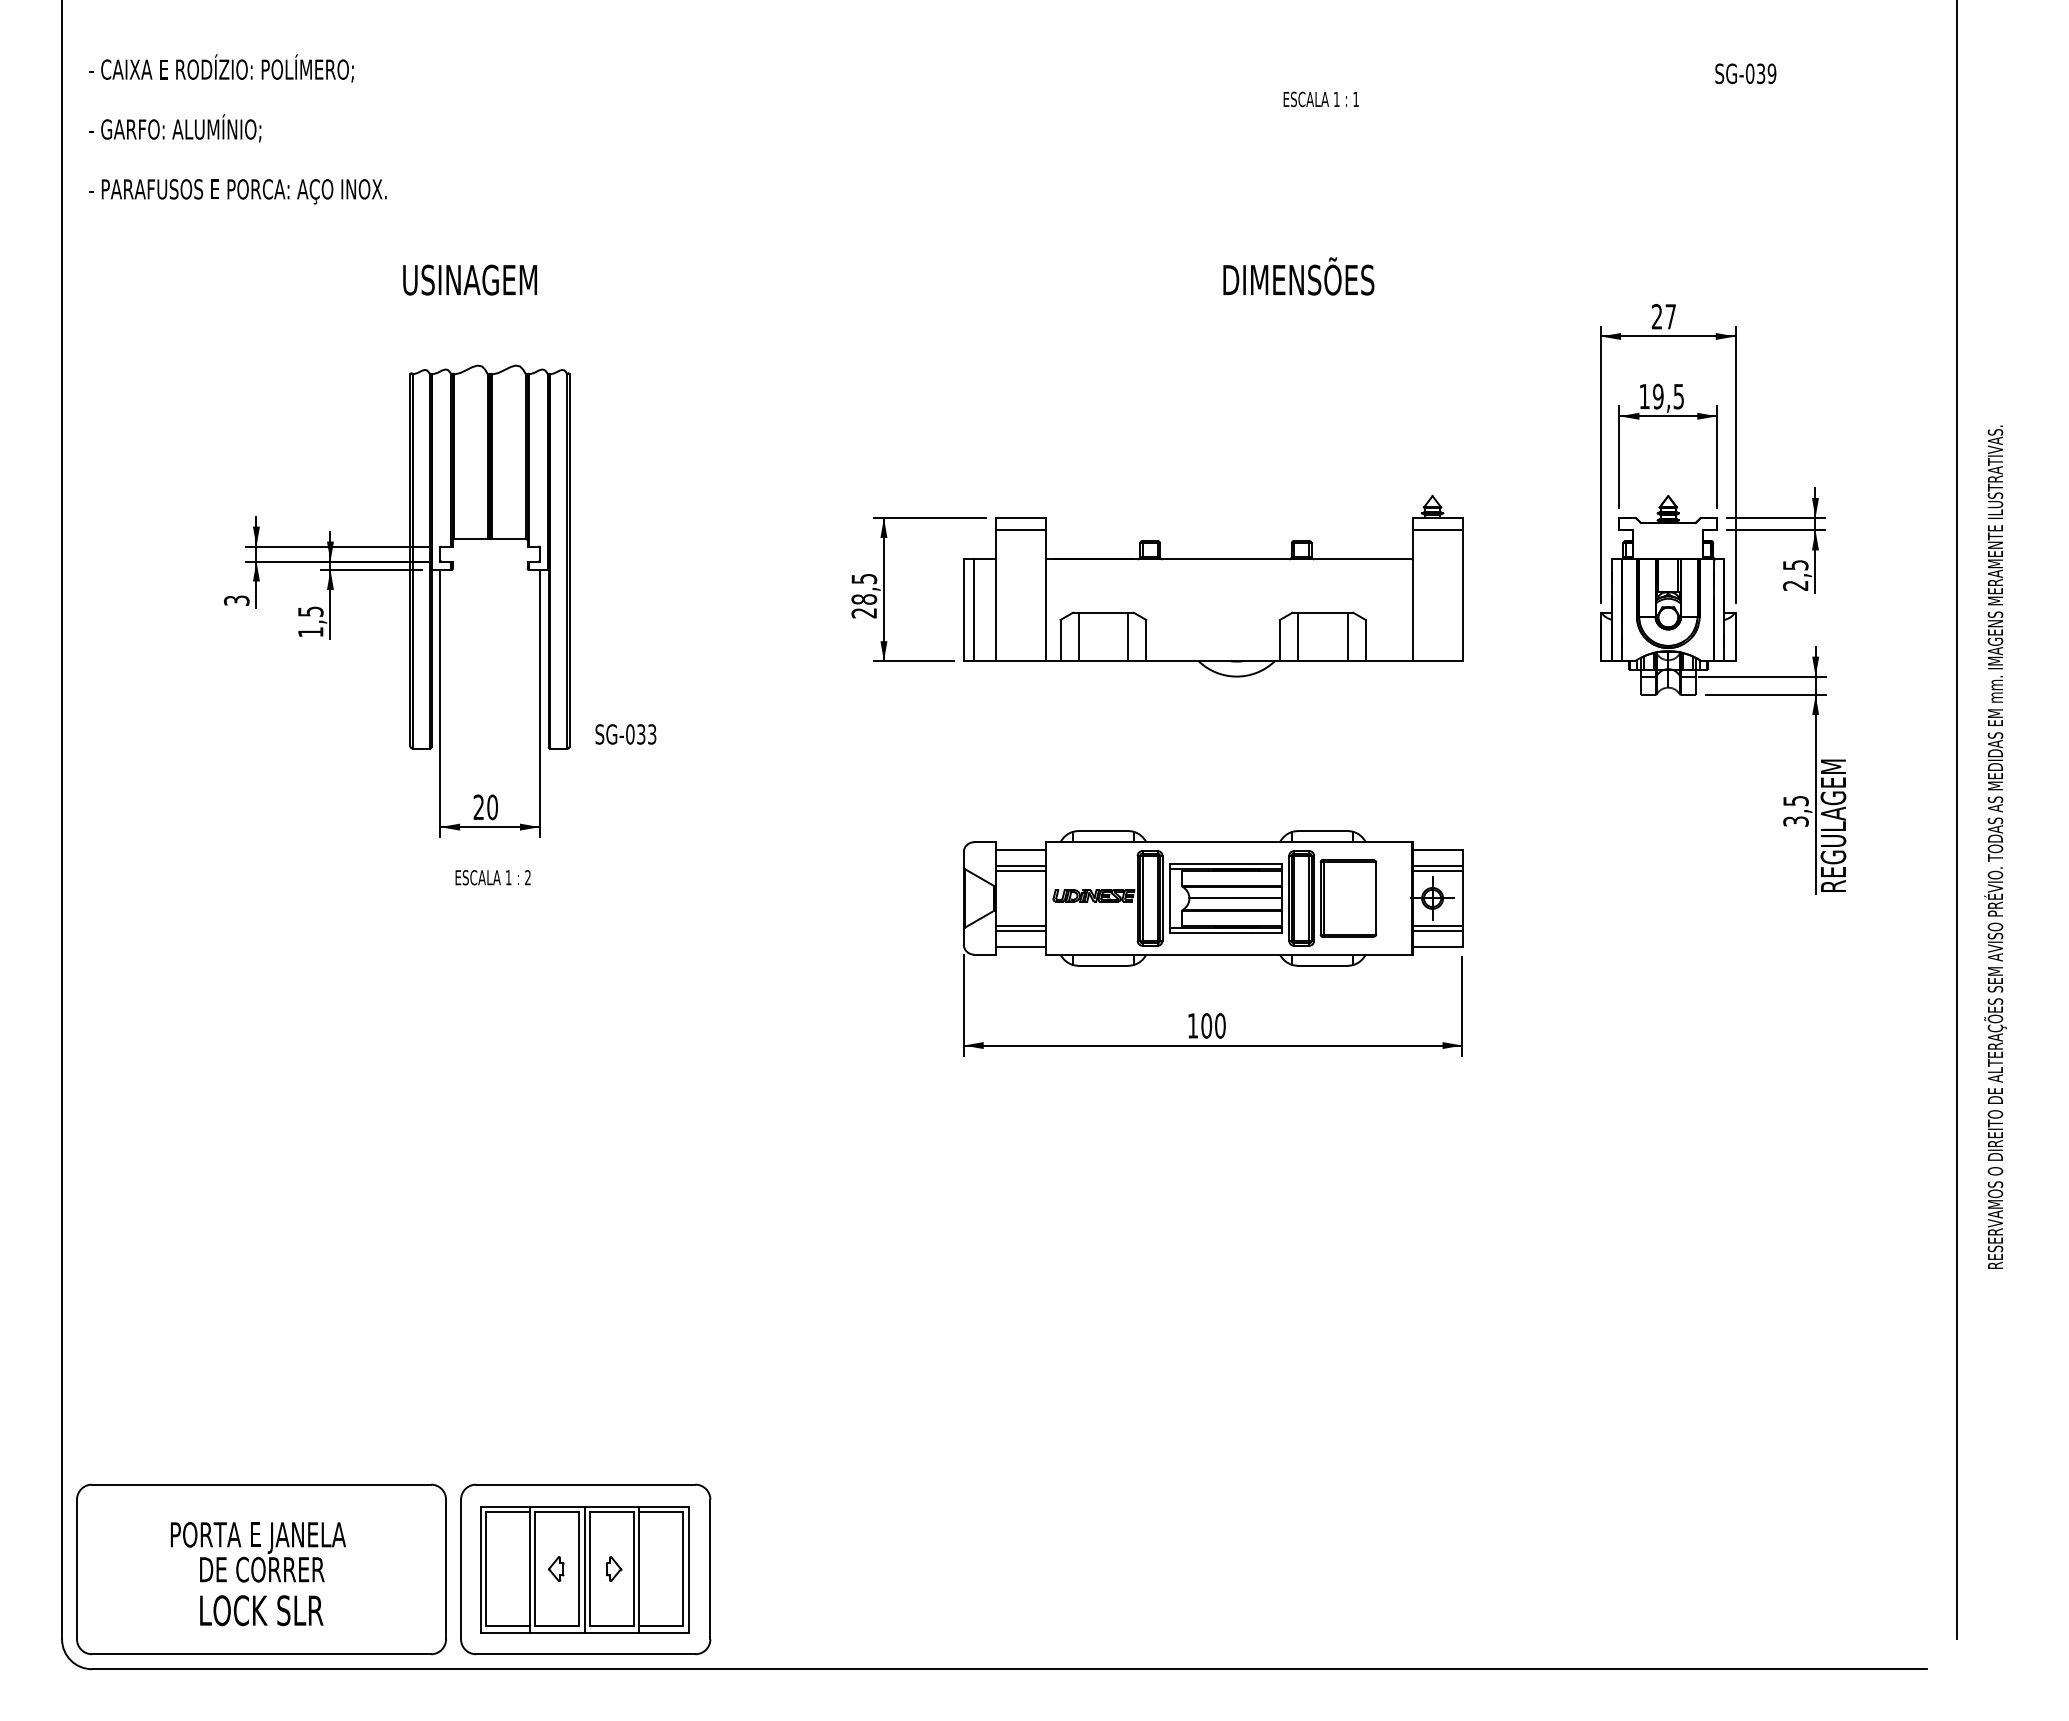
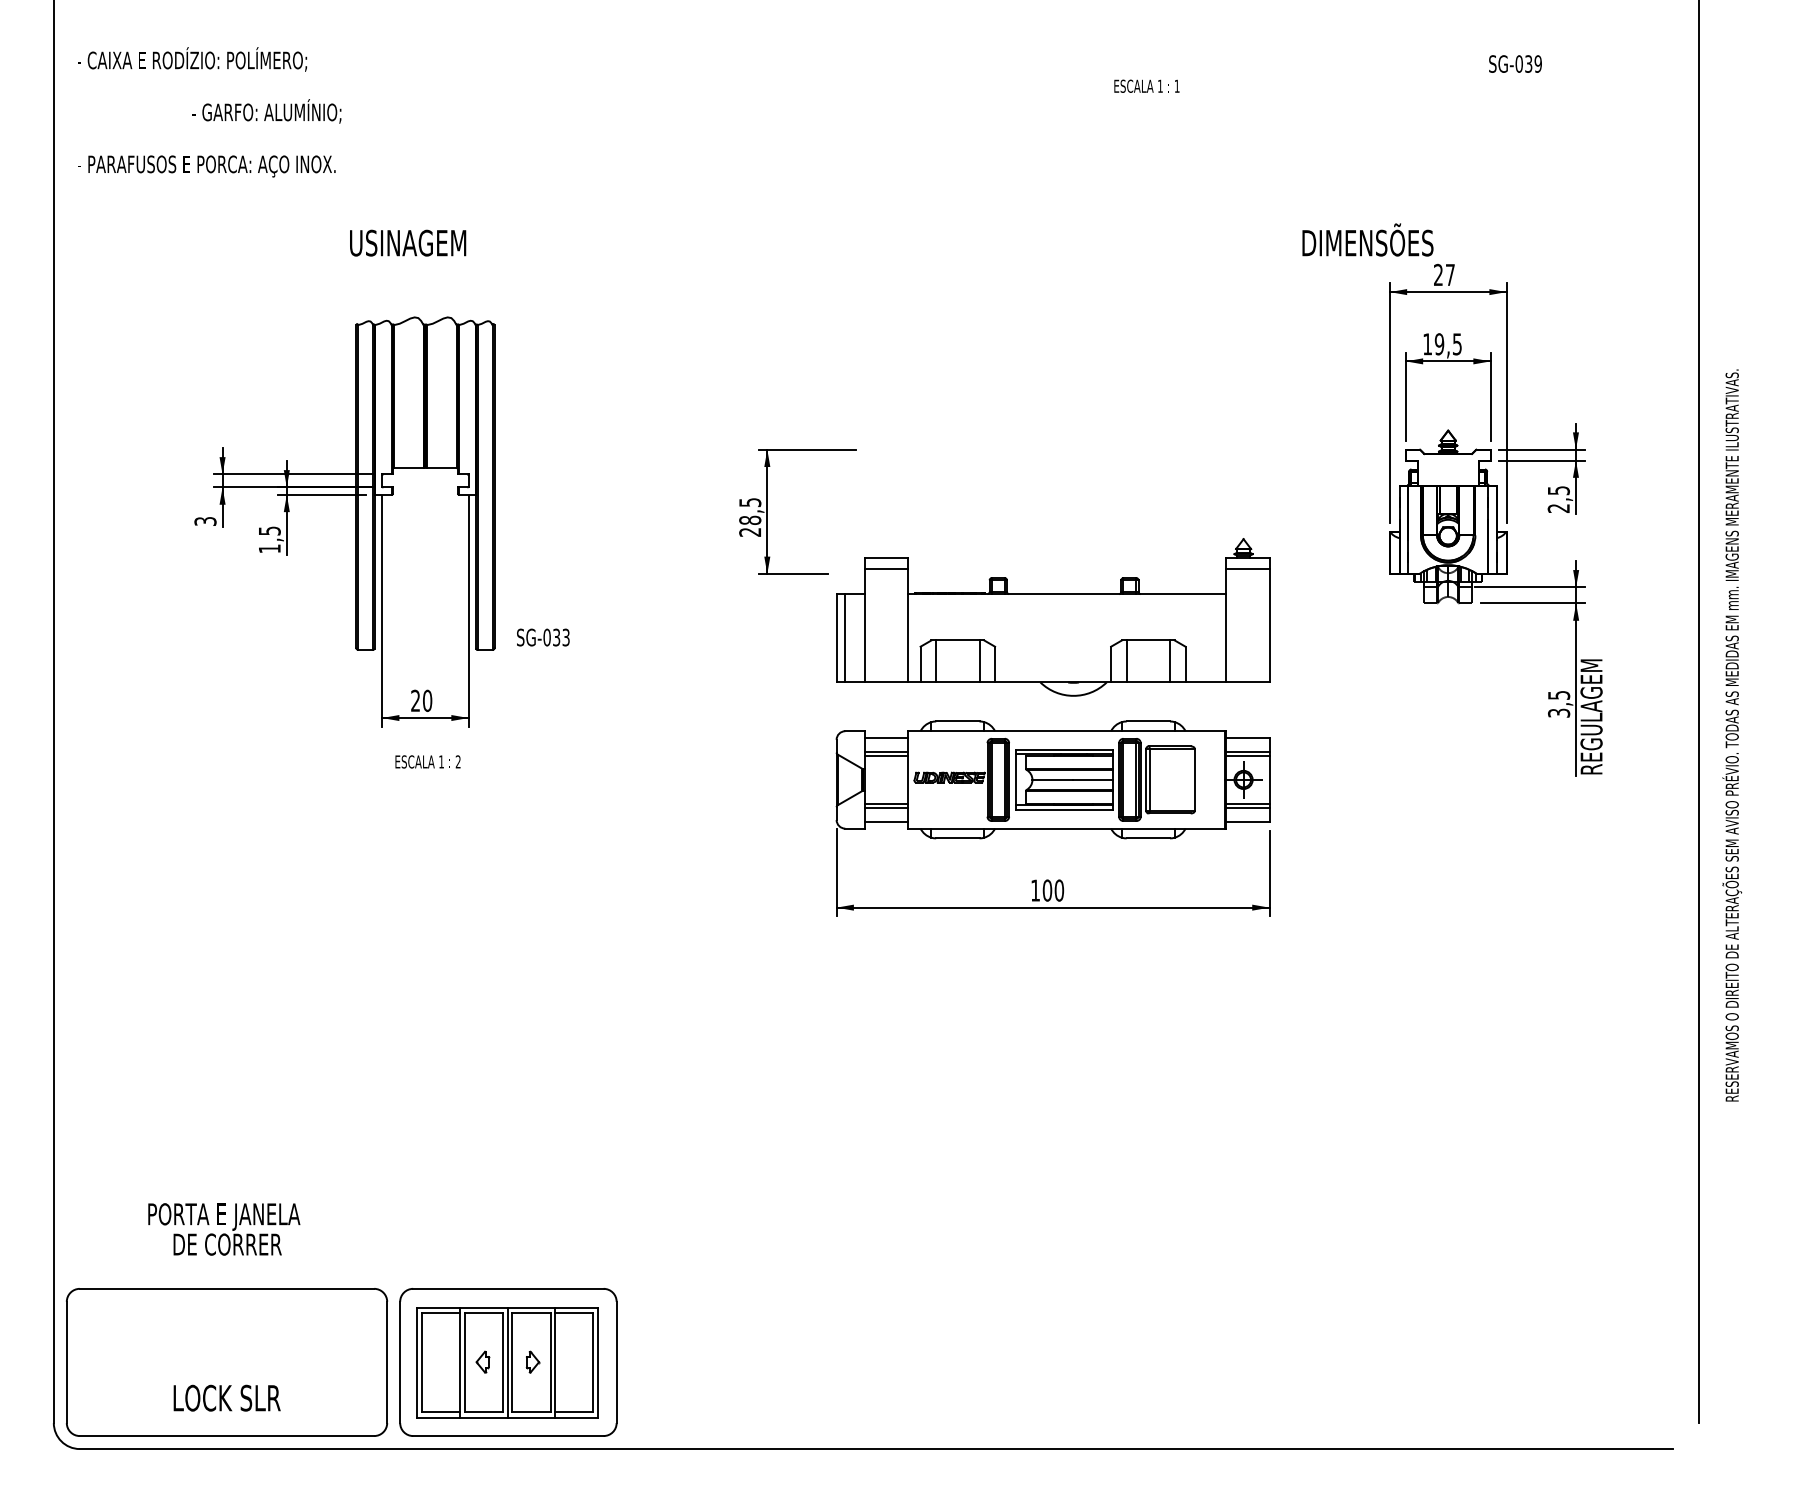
text: (175, 128) -> (266, 111), moved
text: (1298, 276) -> (1367, 240), moved
part: (1213, 585) -> (1053, 616), moved
text: (258, 1552) -> (224, 1229), moved

